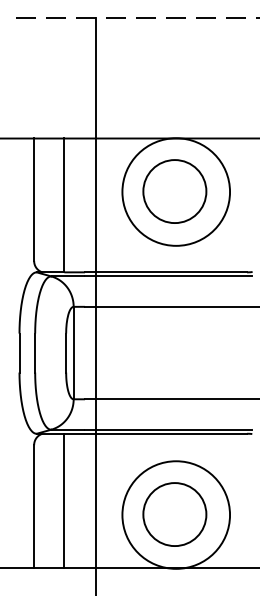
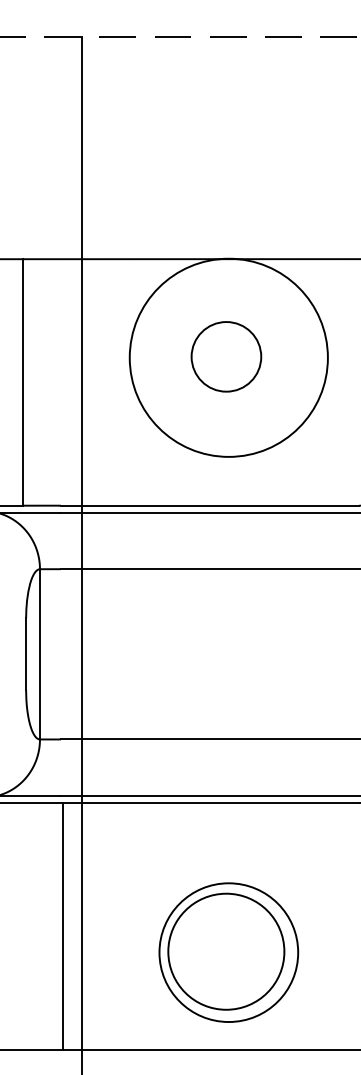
circle: (174, 191) -> (225, 356), size x0.6
line: (64, 500) -> (63, 925), moved
circle: (176, 514) -> (229, 951), size x0.7

